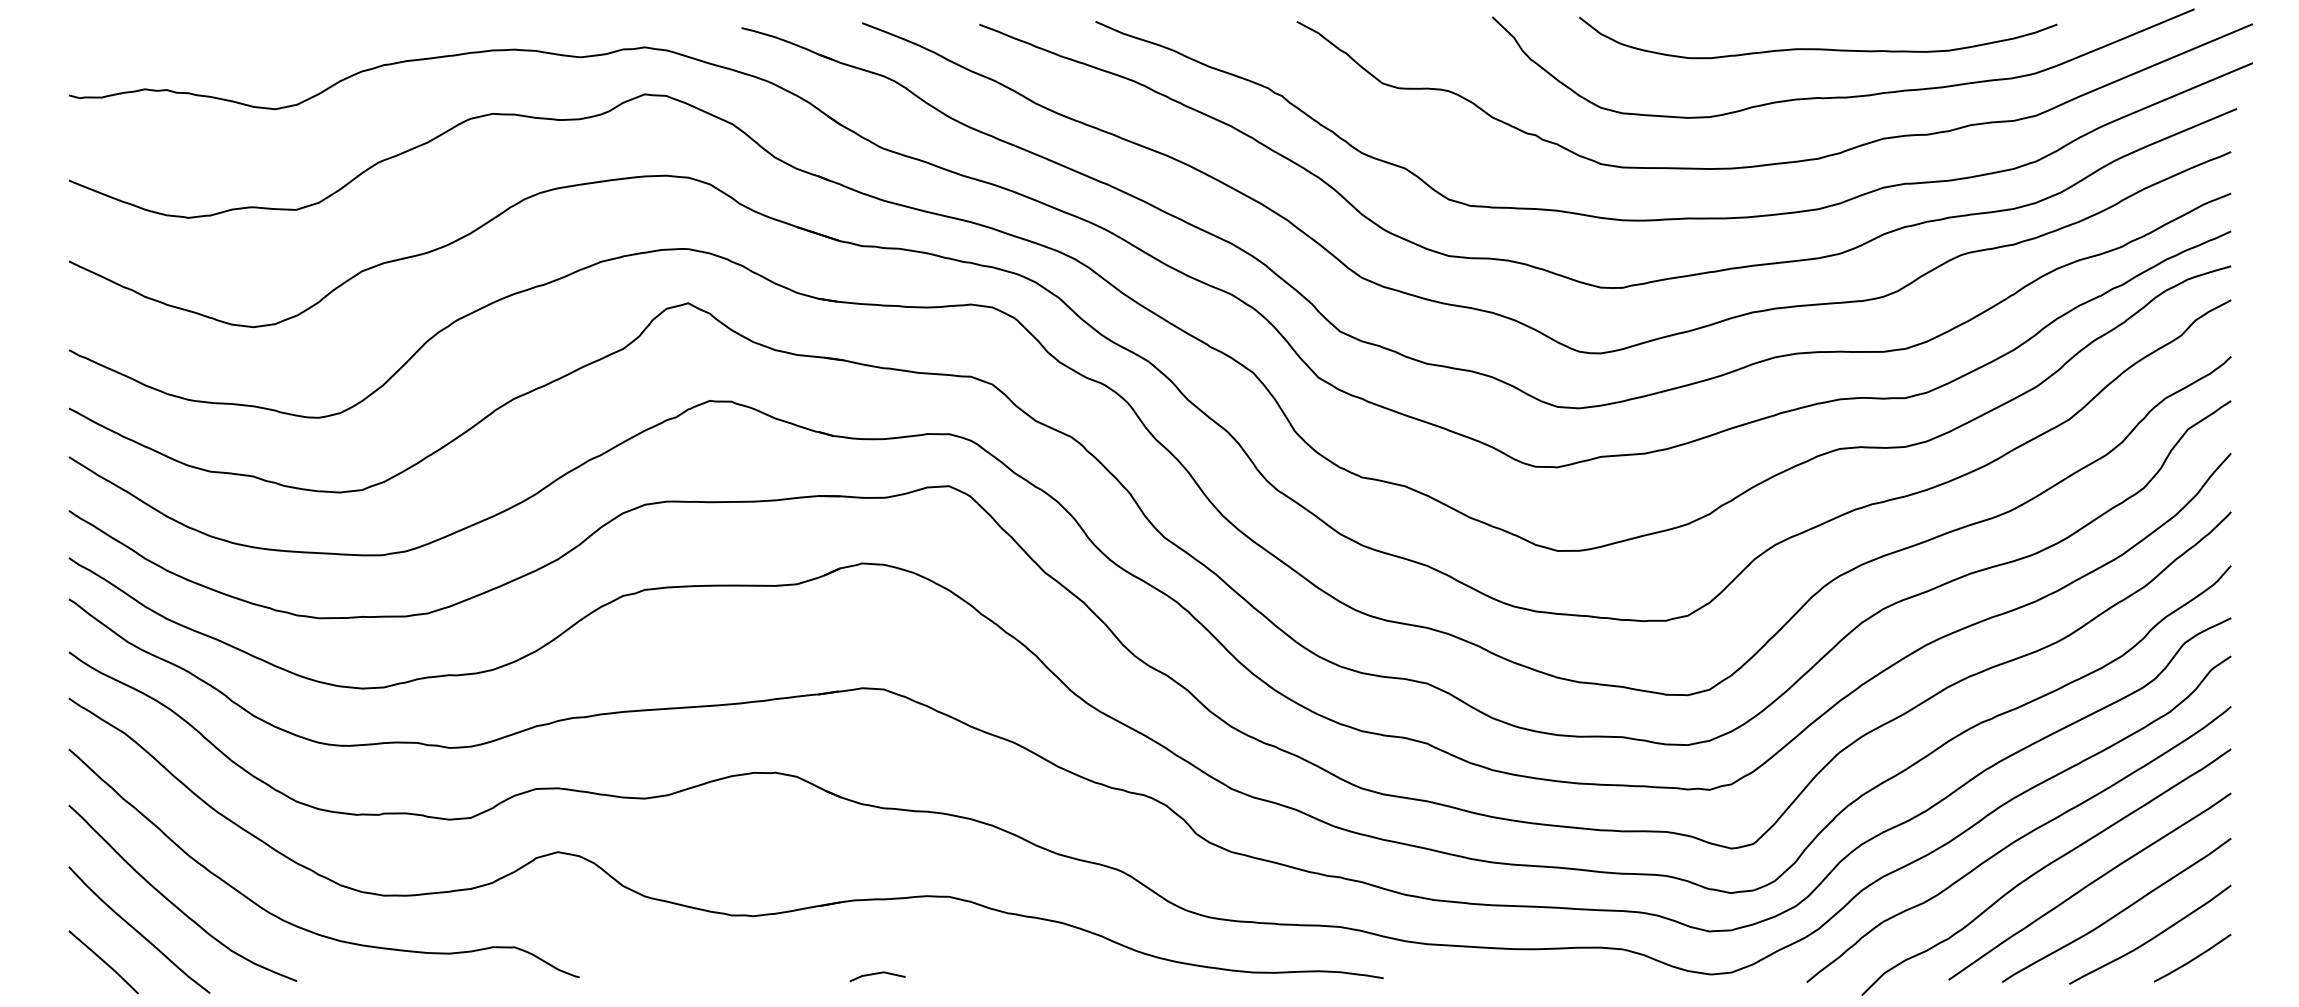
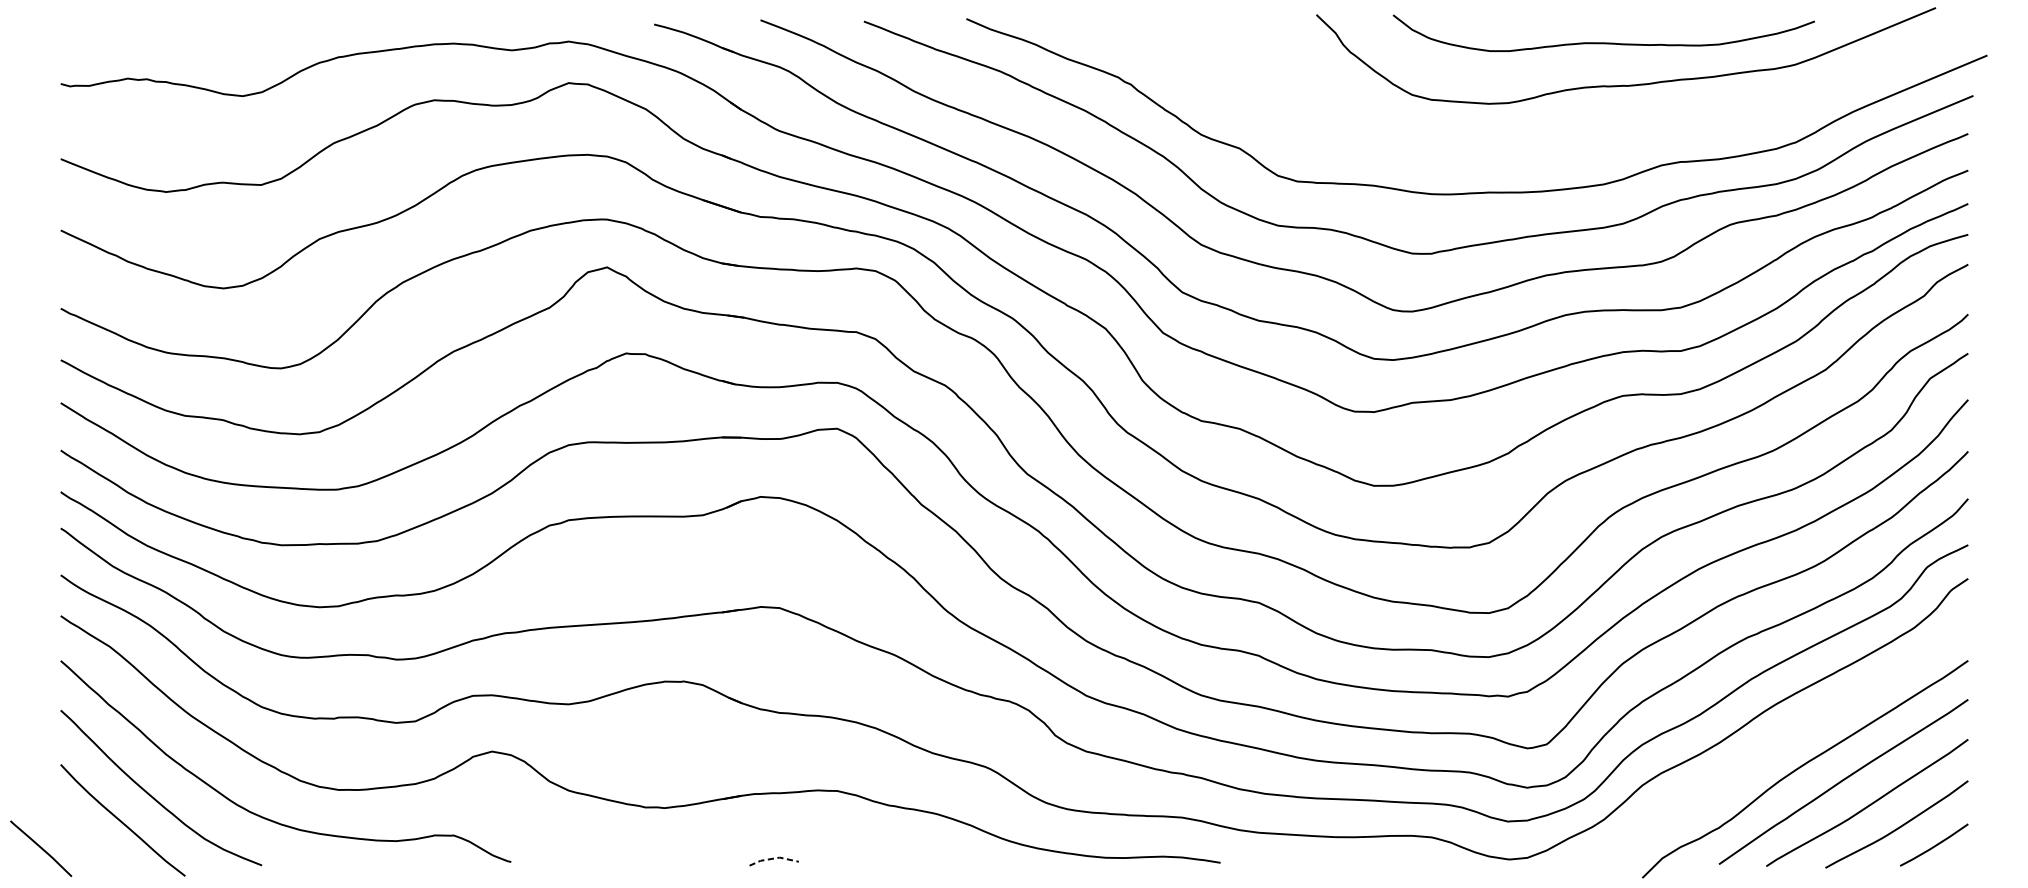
curve: (1777, 162) -> (1568, 143), removed
curve: (2017, 841) -> (1779, 742), removed
line: (103, 962) -> (40, 848), moved
line: (877, 973) -> (774, 858), solid -> dashed

